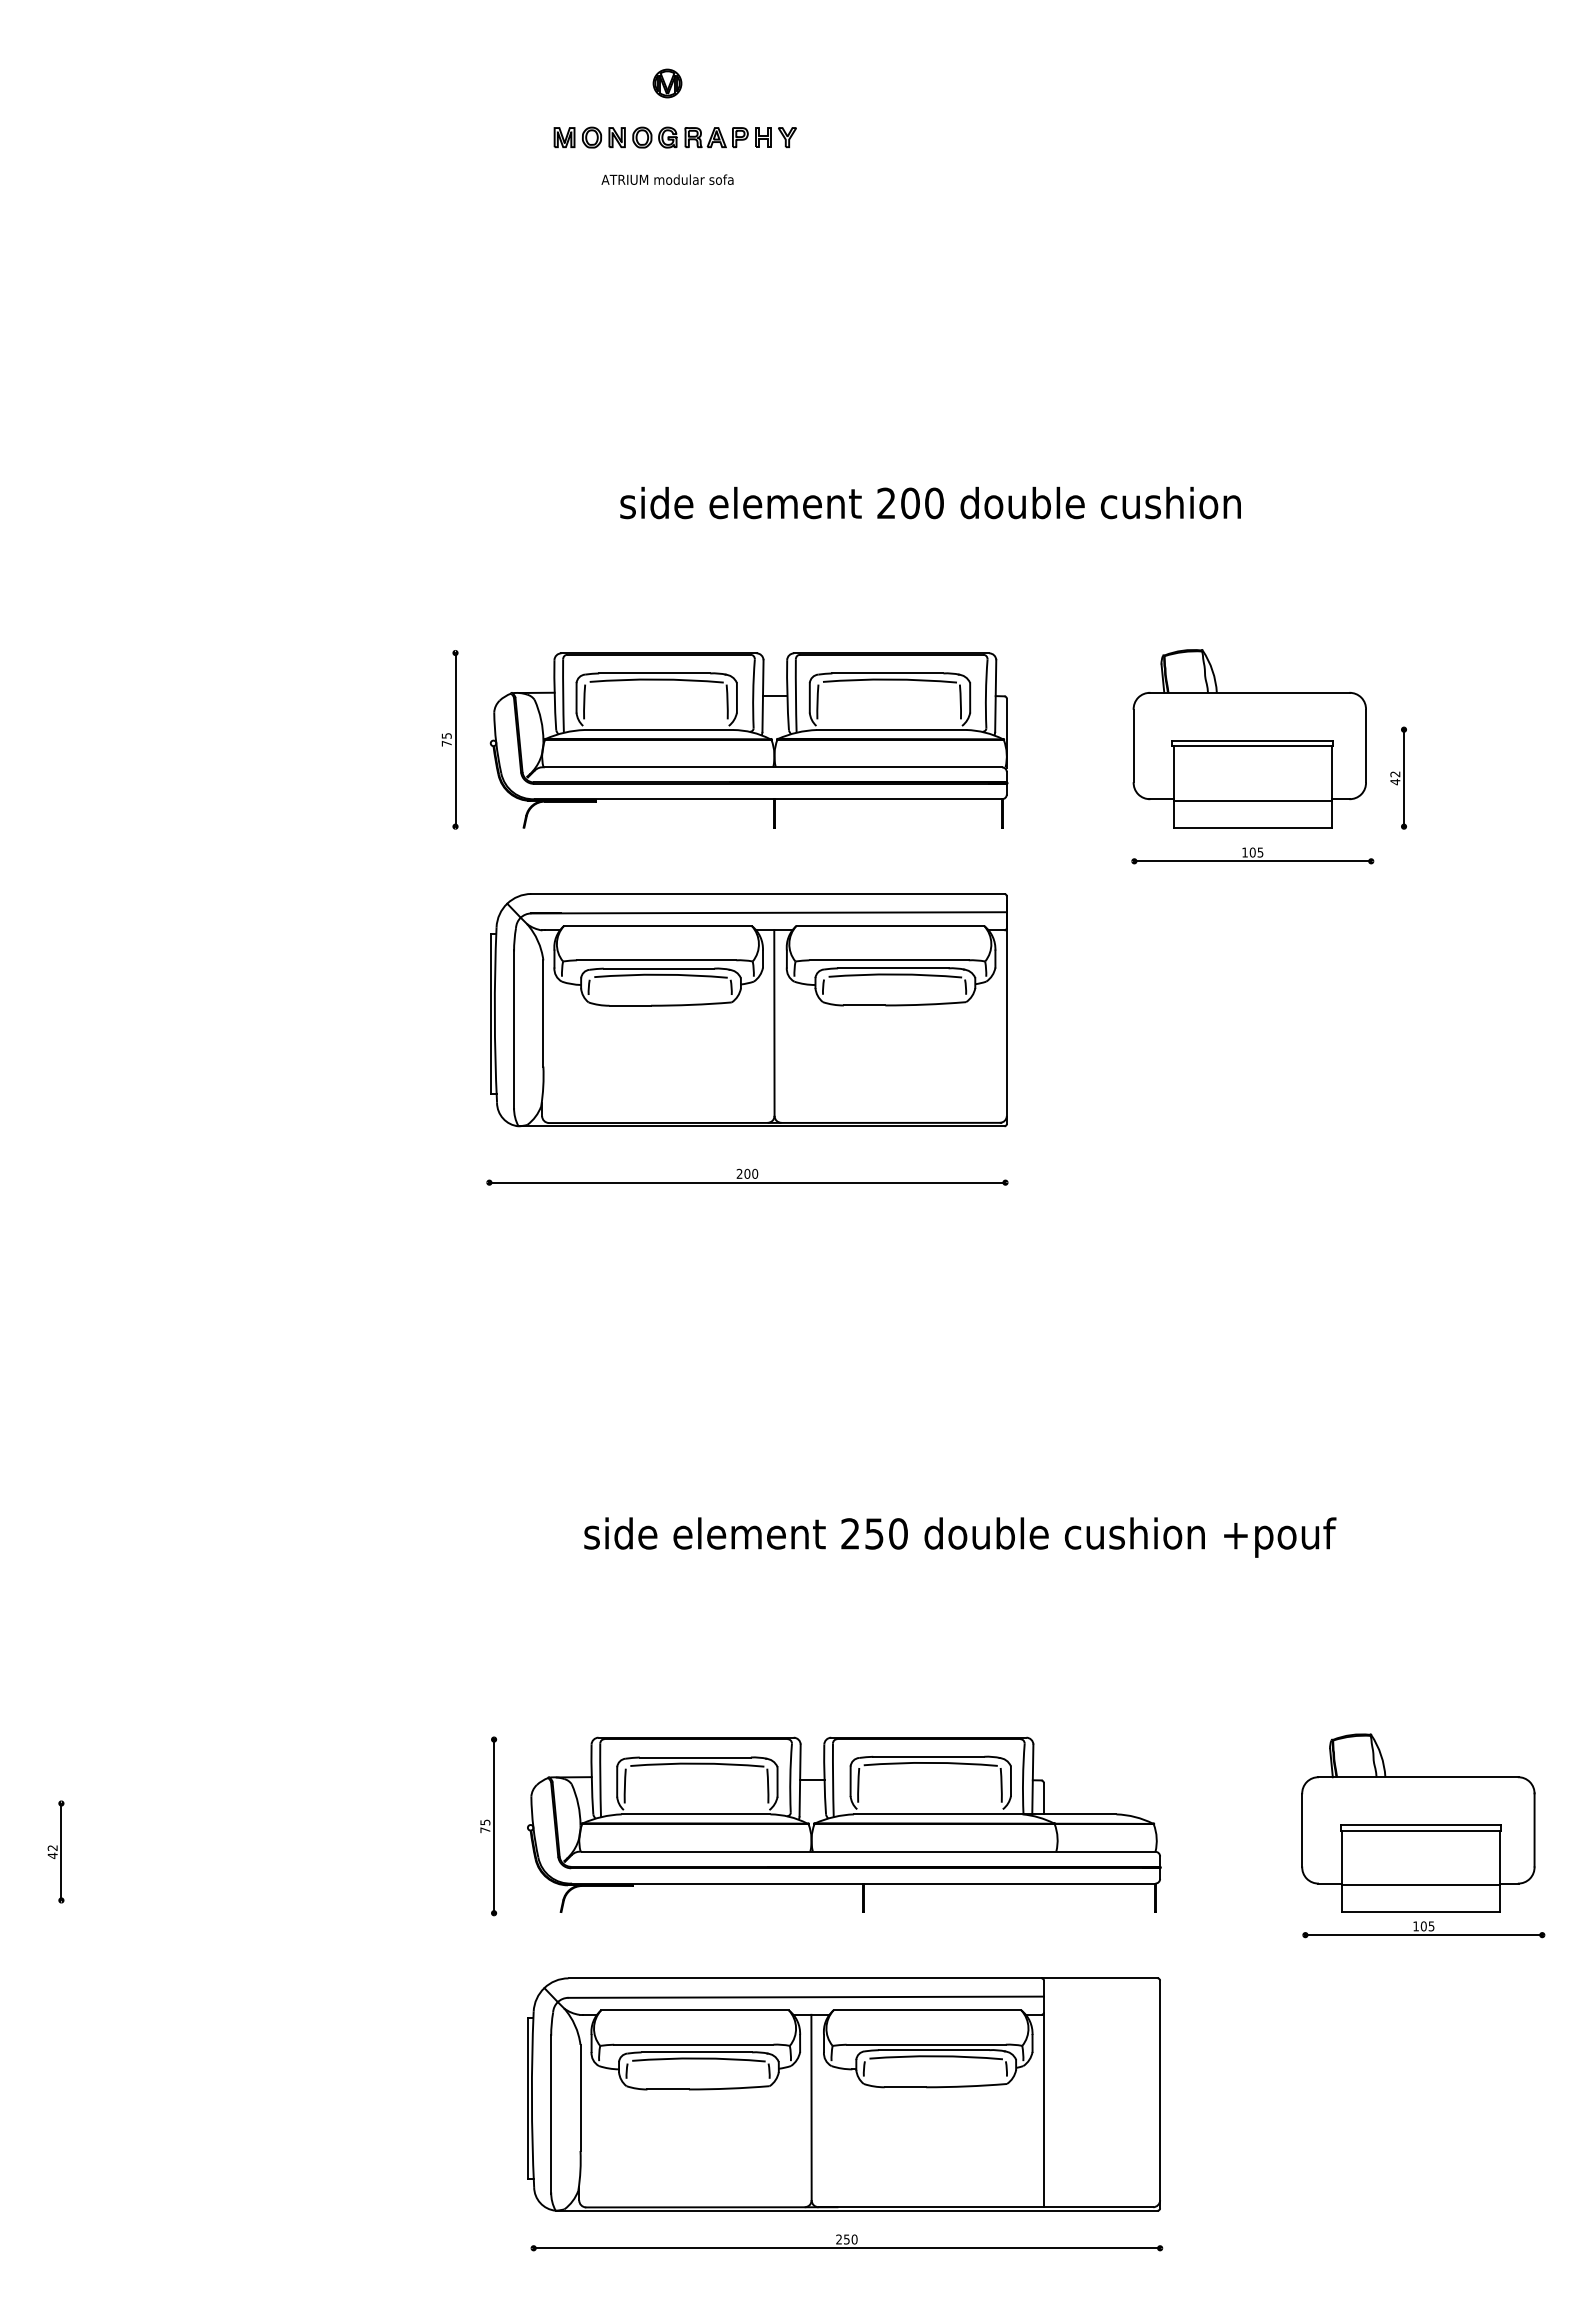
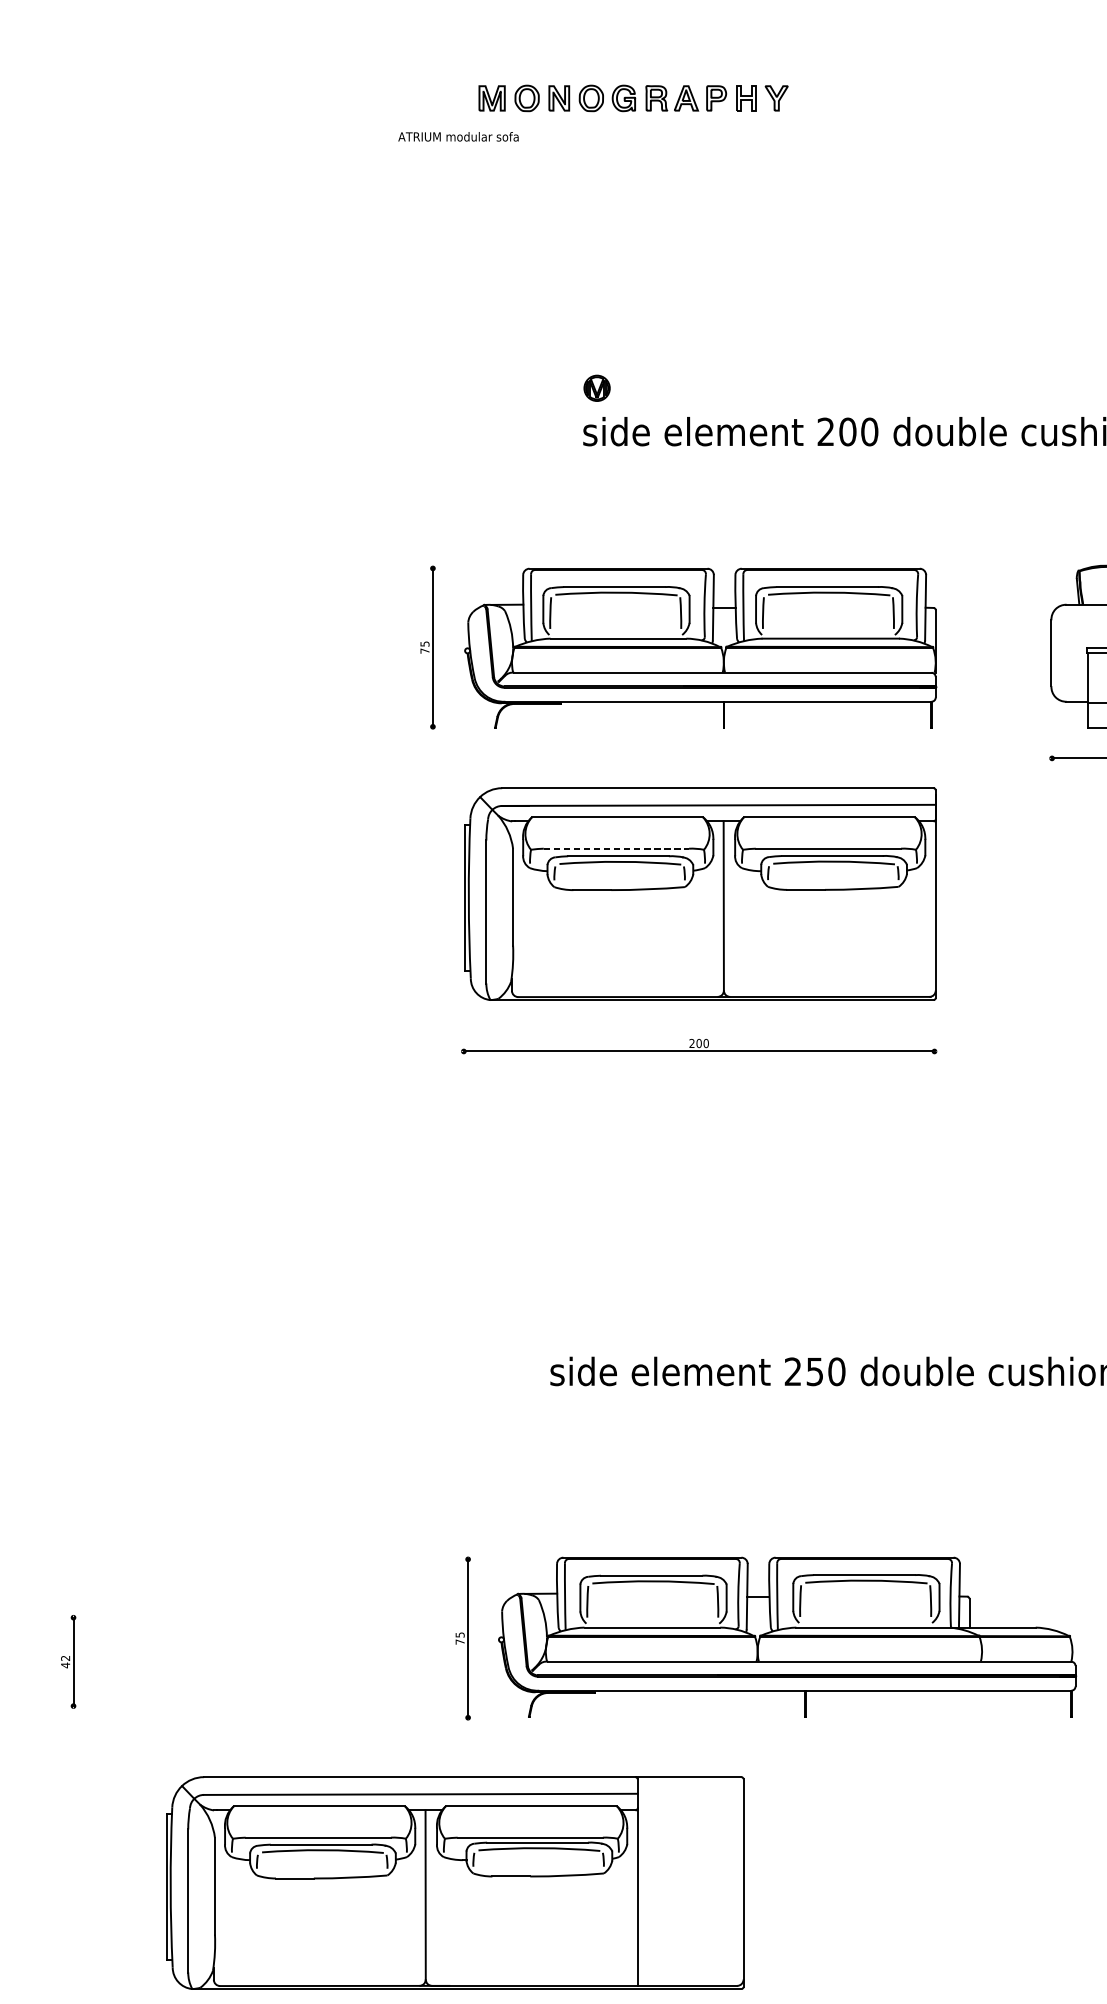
part: (667, 83) -> (597, 388), moved
part: (674, 137) -> (632, 98), size x1.4
text: (667, 179) -> (458, 136), moved
line: (656, 960) -> (616, 848), solid -> dashed
part: (843, 2094) -> (454, 1883), moved

